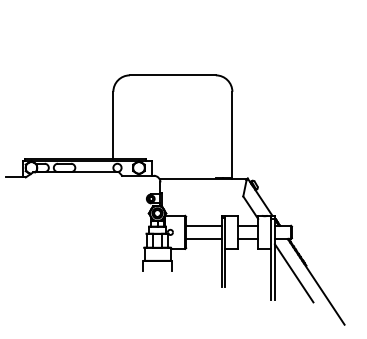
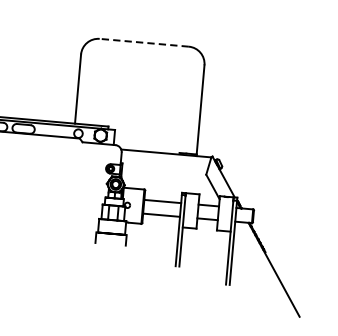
line: (172, 75) -> (143, 42), solid -> dashed
line: (293, 273) -> (251, 259), removed

